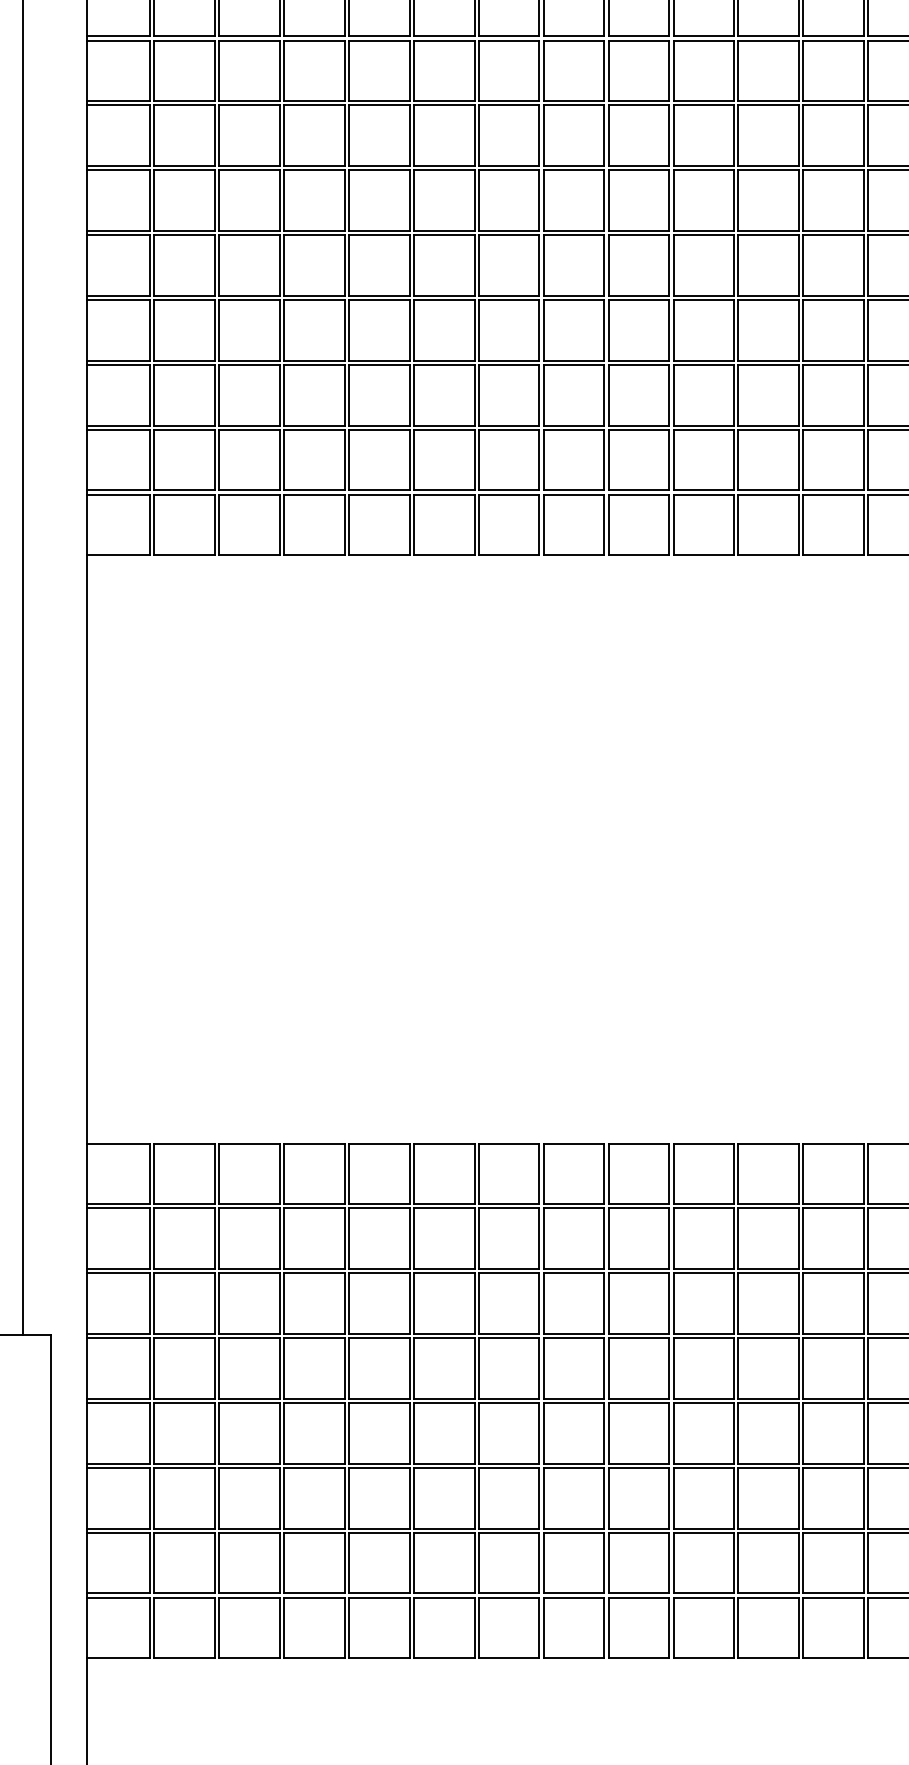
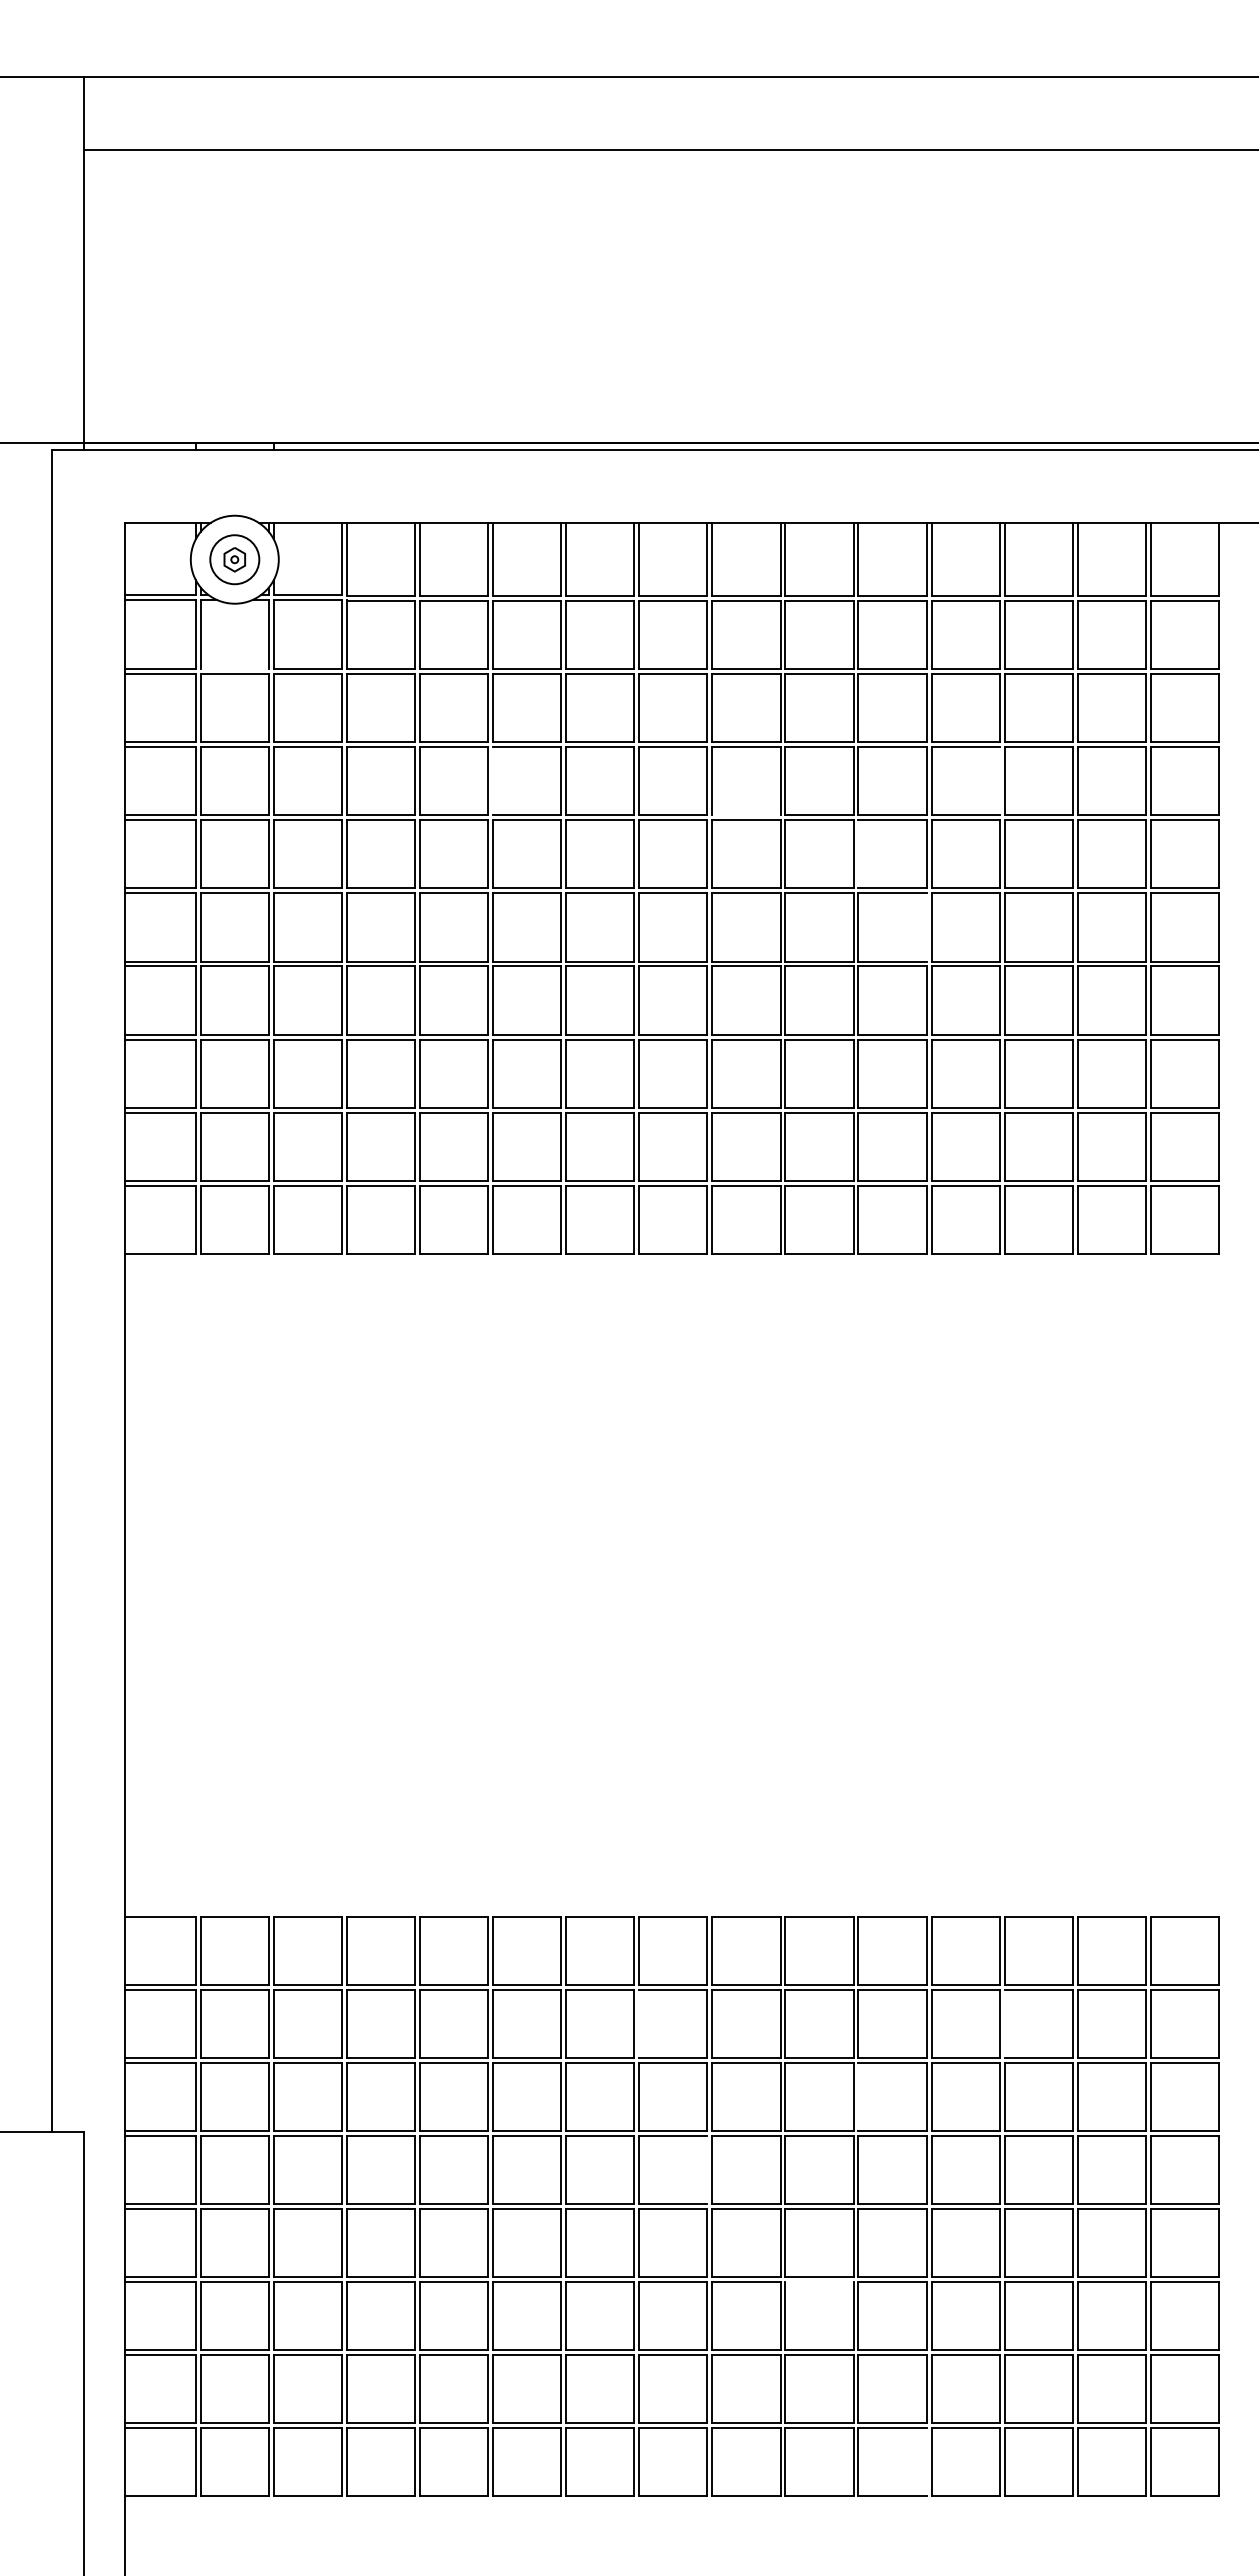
line: (184, 36) -> (234, 669), removed
line: (414, 135) -> (493, 781), removed
line: (863, 135) -> (999, 781), removed
line: (639, 166) -> (746, 815), removed
line: (738, 200) -> (858, 854), removed
line: (798, 265) -> (926, 927), removed
line: (544, 1238) -> (639, 2023), removed
line: (868, 1238) -> (1004, 2023), removed
line: (738, 1303) -> (858, 2096), removed
line: (604, 1368) -> (707, 2169), removed
line: (703, 1467) -> (819, 2281), removed
line: (798, 1628) -> (926, 2462), removed

